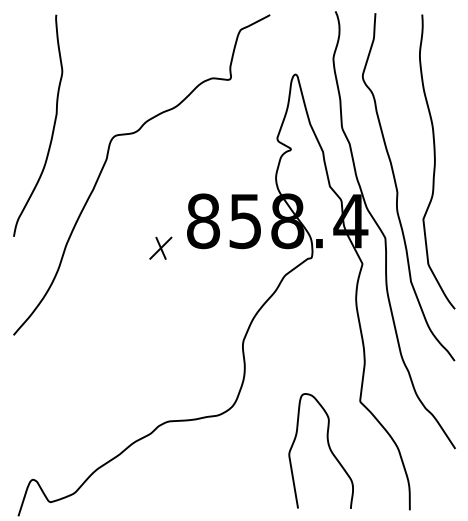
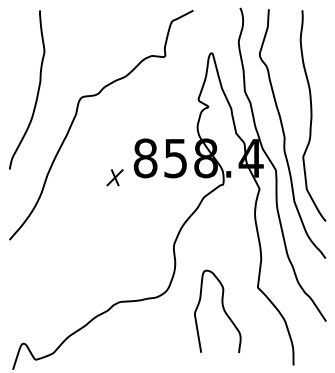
curve: (328, 447) -> (223, 309), moved

